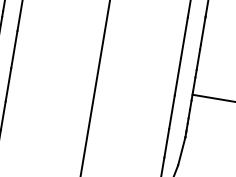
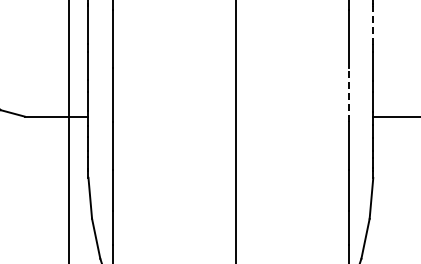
line: (203, 30) -> (373, 24), solid -> dashed
line: (177, 77) -> (348, 95), solid -> dashed

